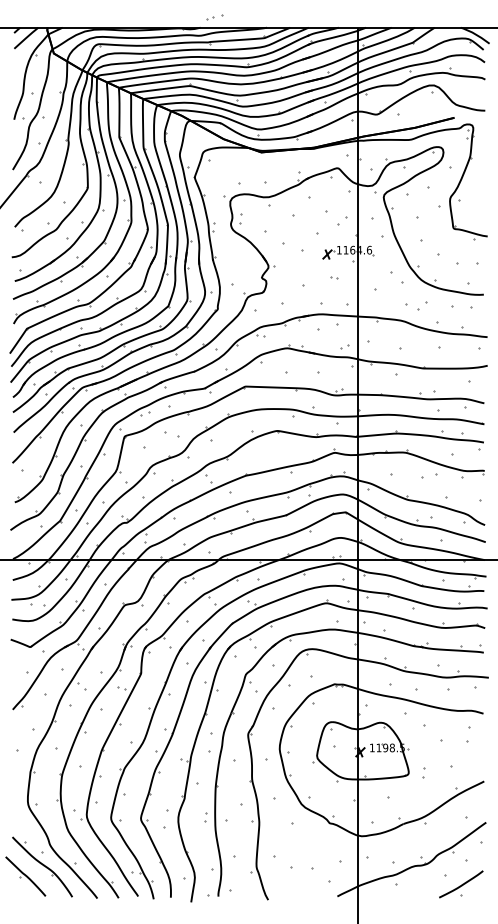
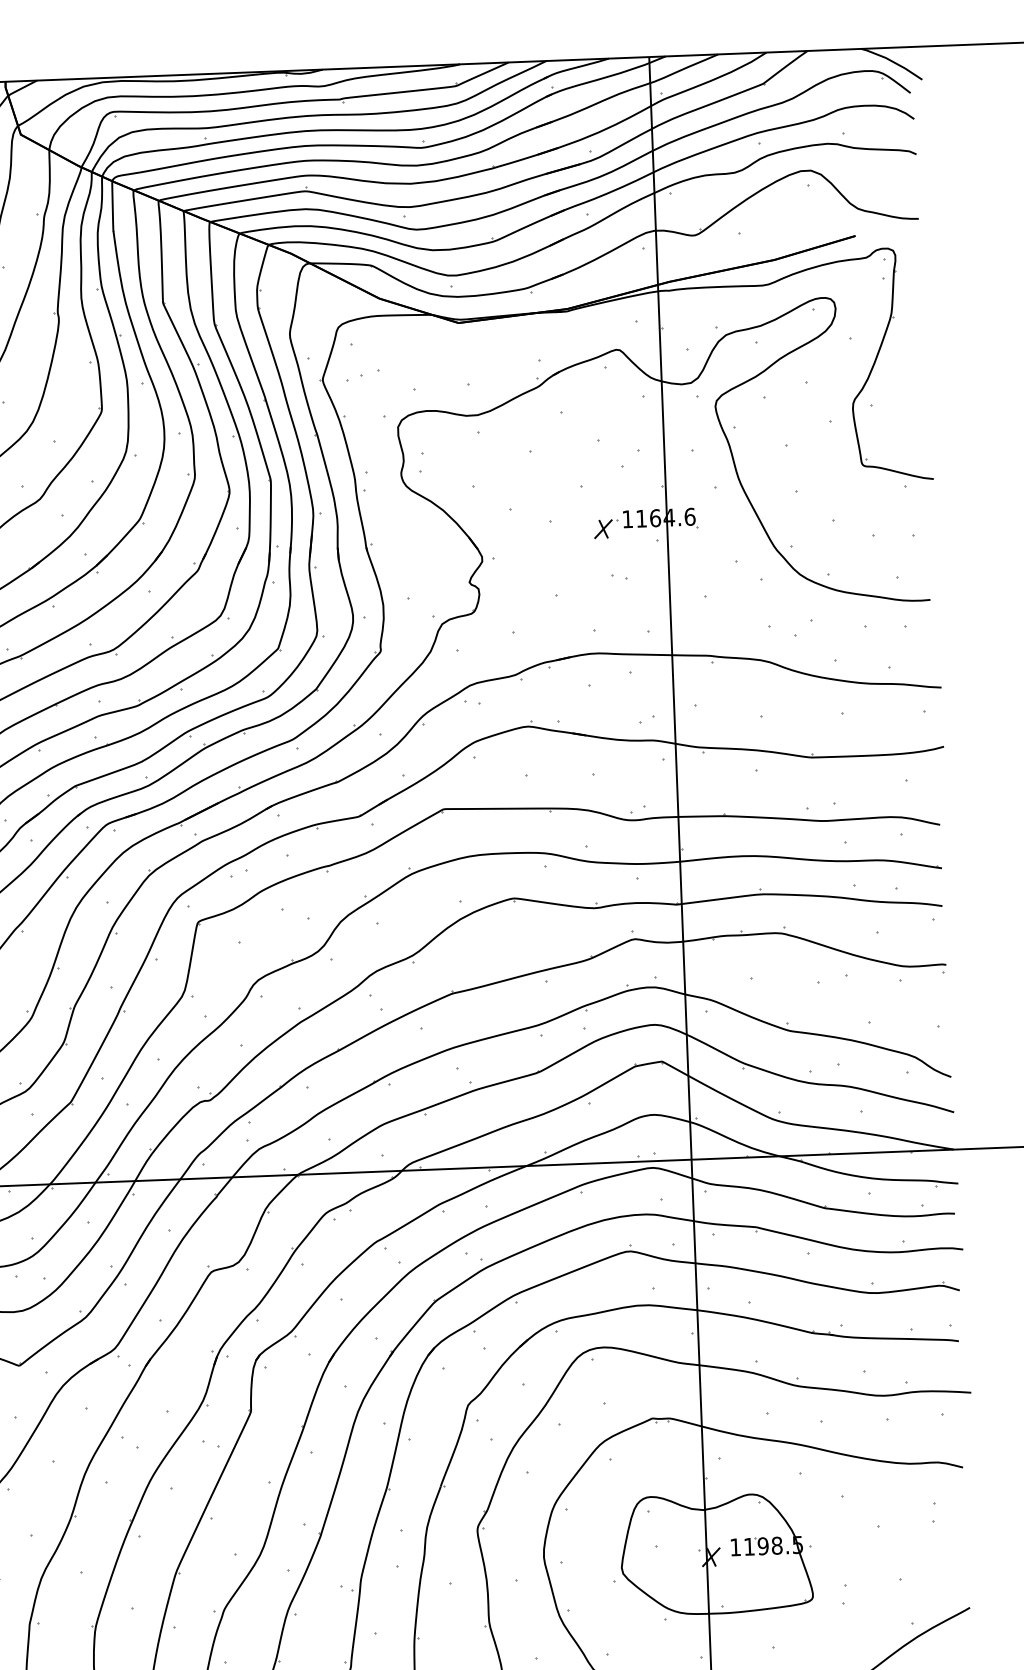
part: (214, 17) -> (363, 376), moved
part: (468, 734) -> (933, 1511), size x0.62

